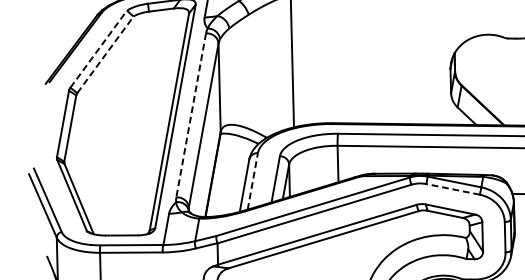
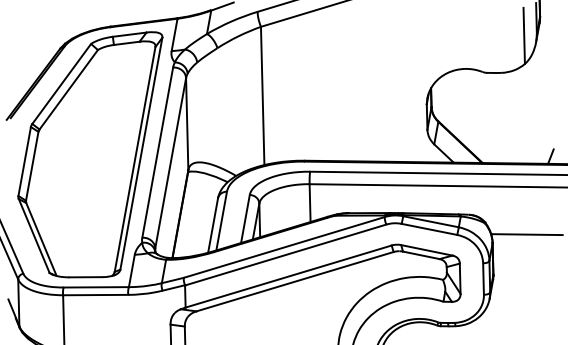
line: (98, 48) -> (61, 83), dashed -> solid
line: (106, 54) -> (69, 89), dashed -> solid
line: (190, 116) -> (157, 153), dashed -> solid
line: (252, 181) -> (221, 221), dashed -> solid
line: (453, 189) -> (429, 229), dashed -> solid

